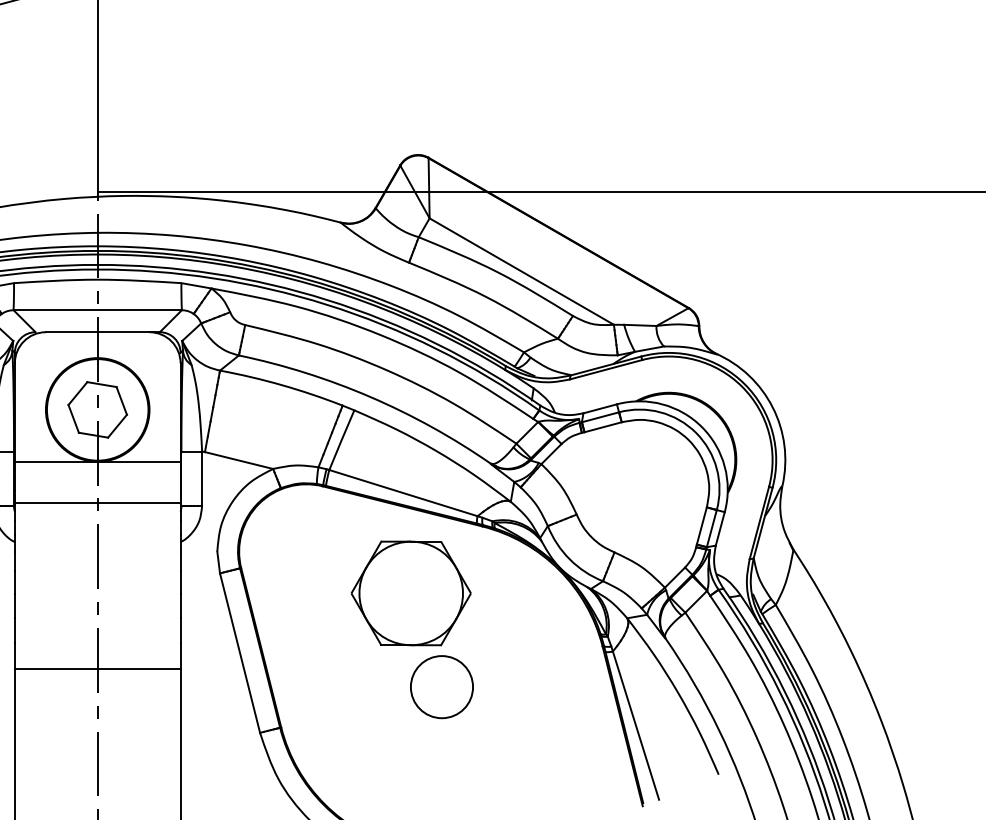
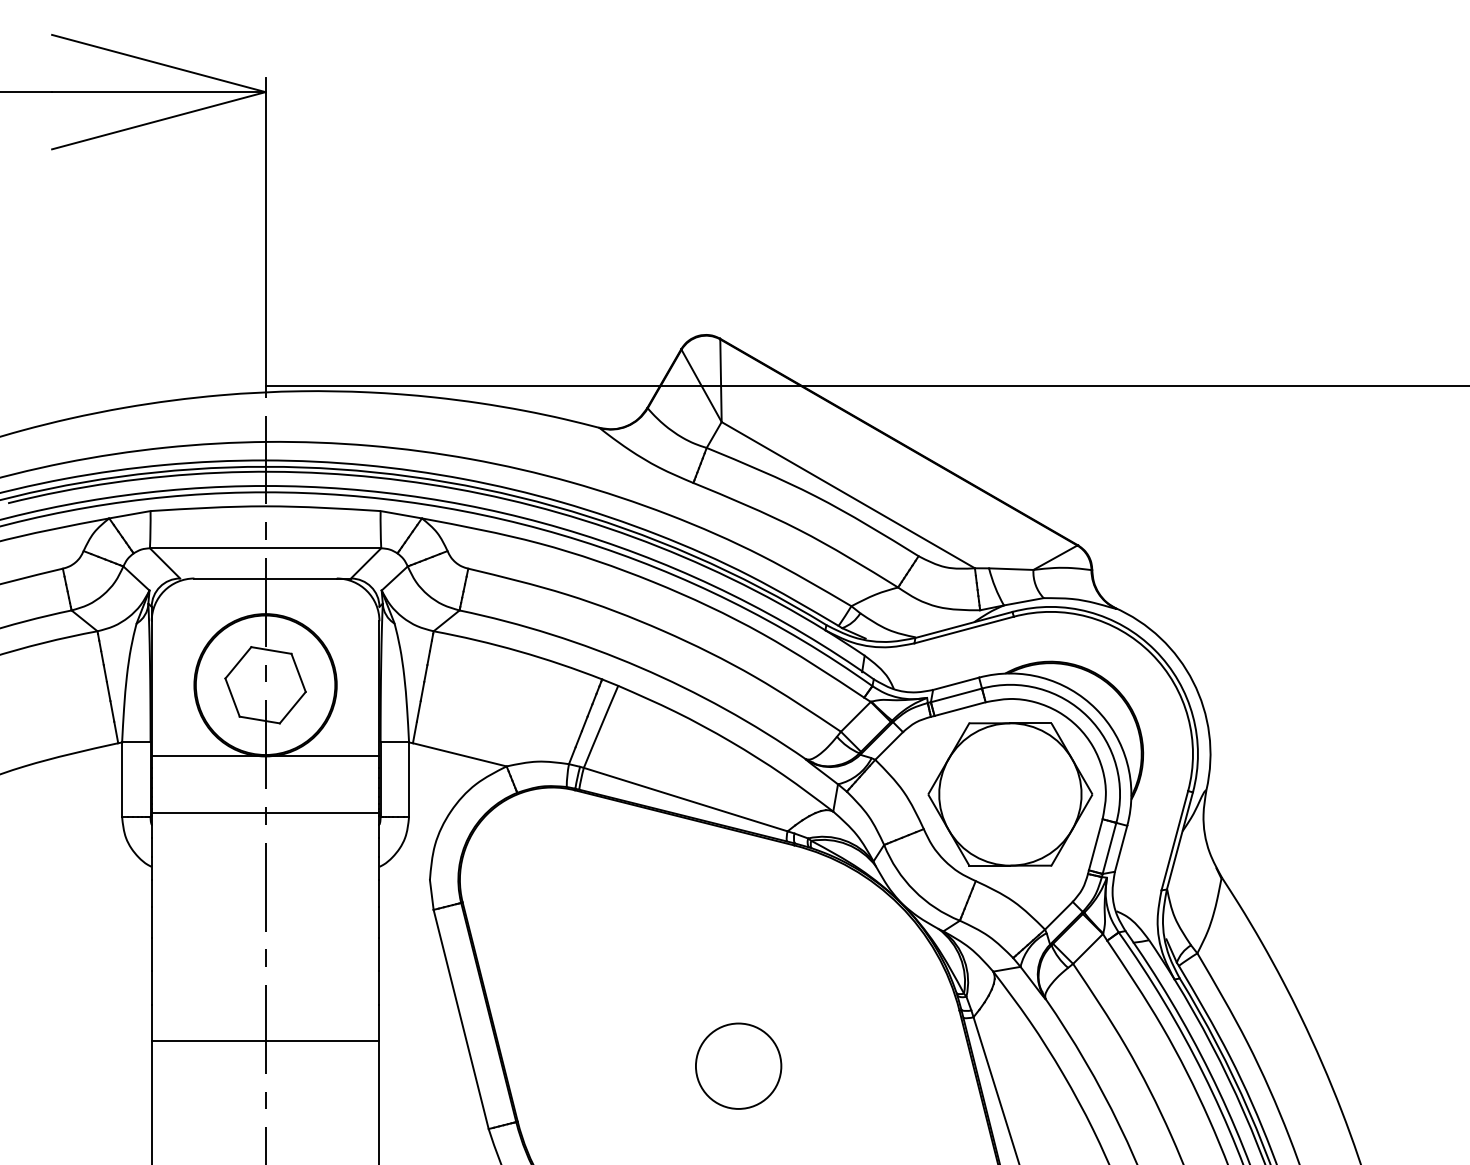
part: (411, 593) -> (1010, 794), moved

